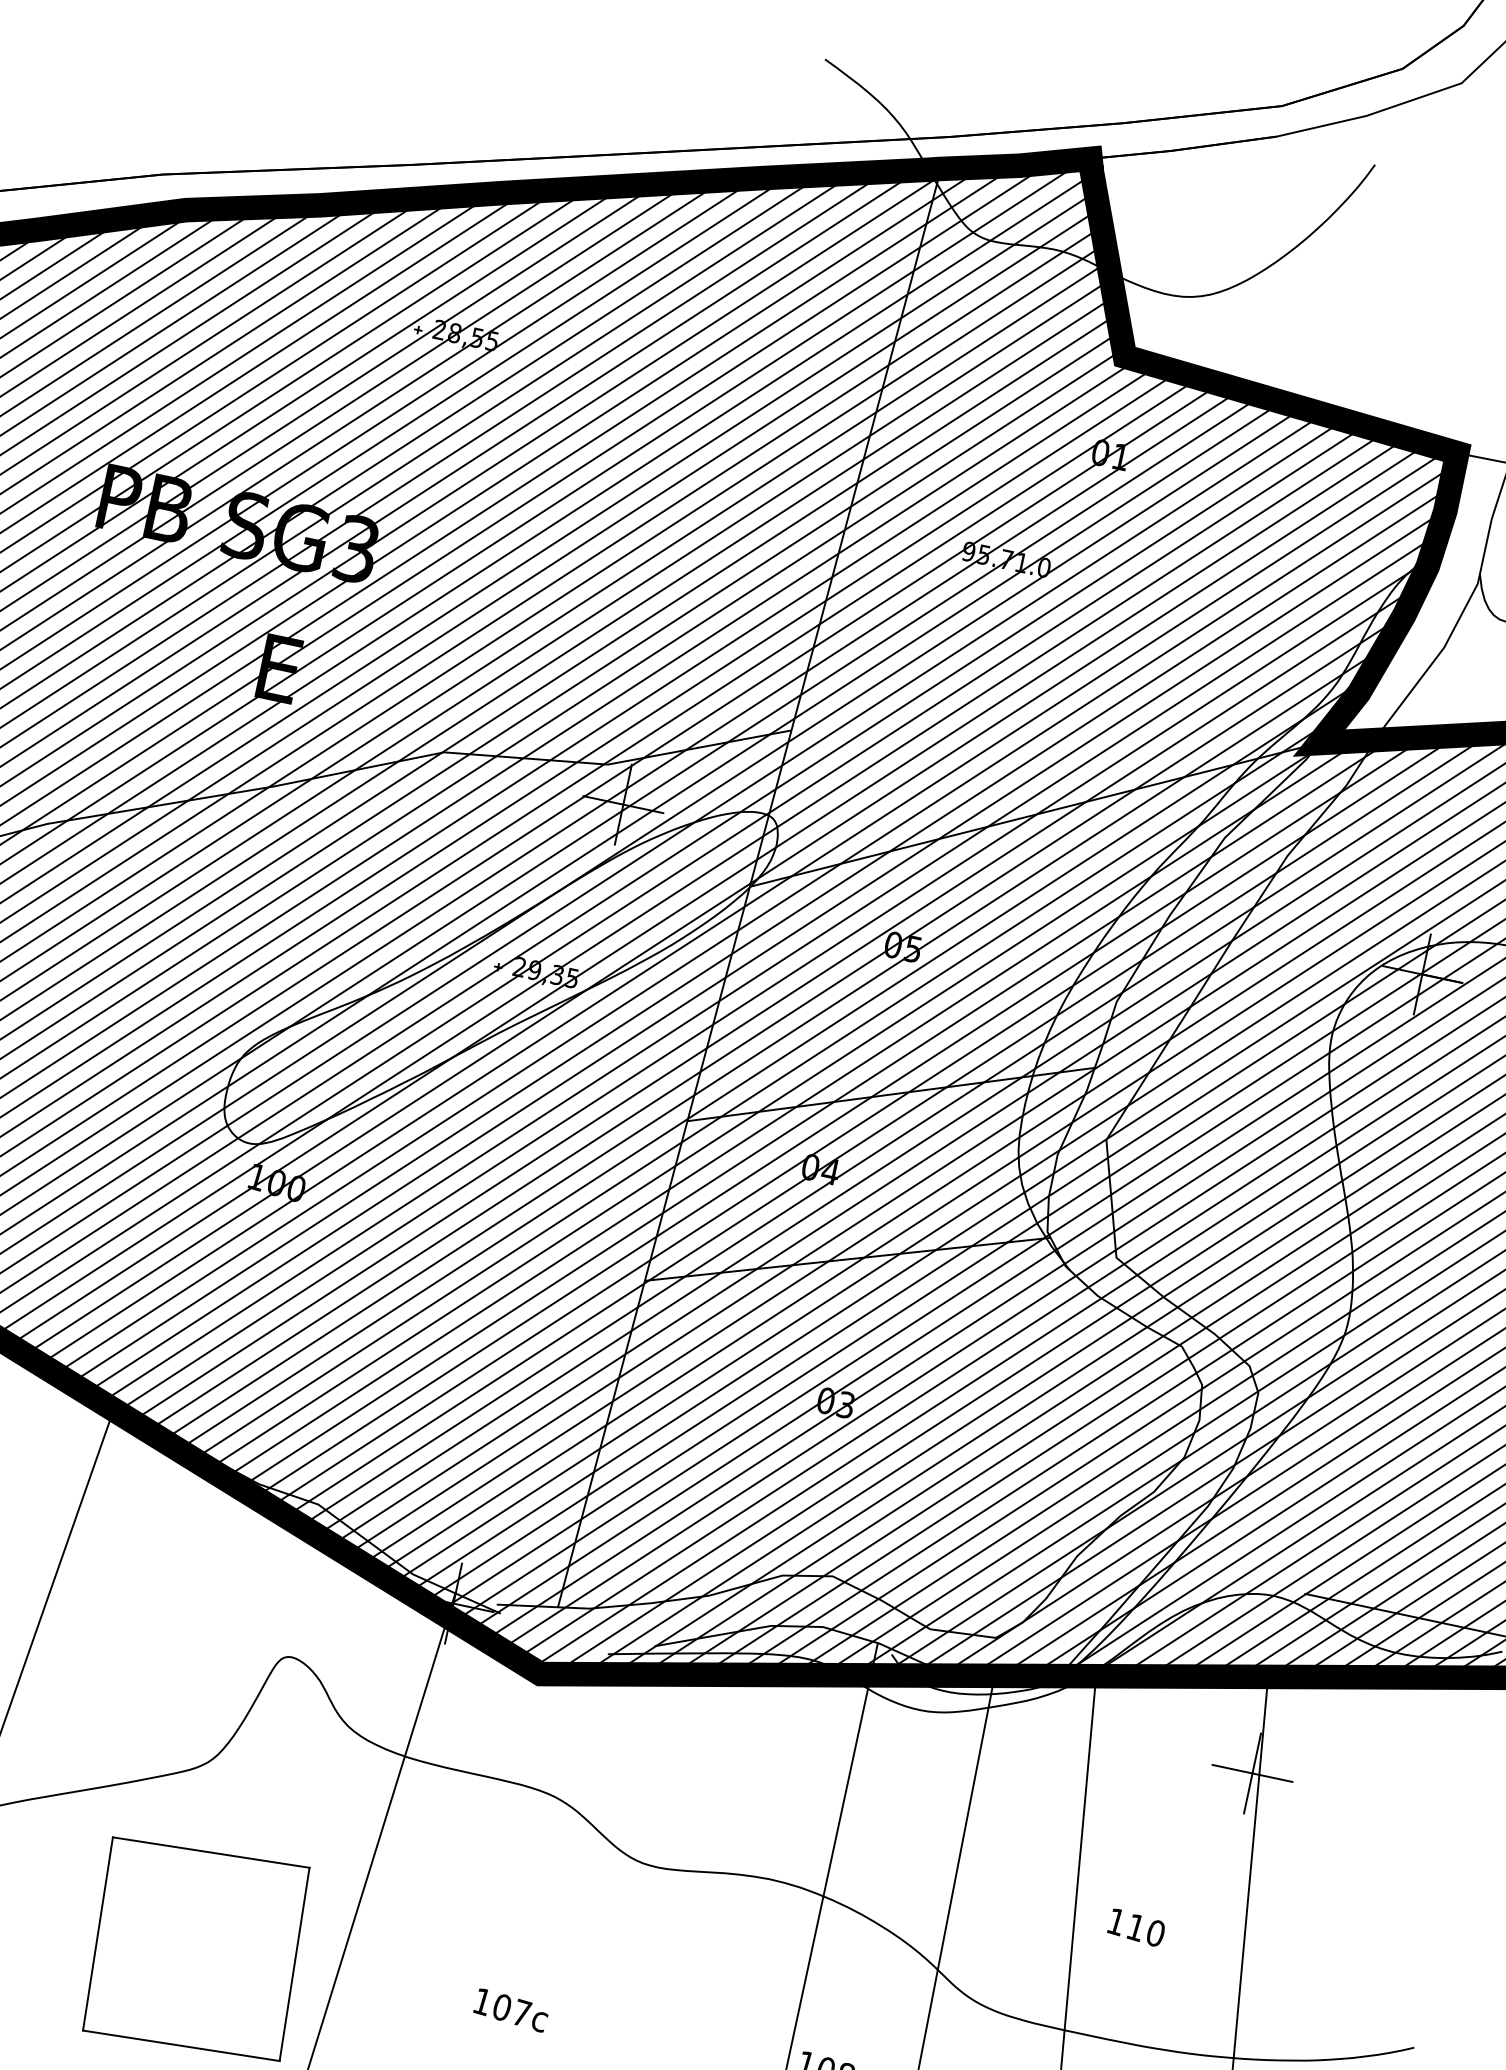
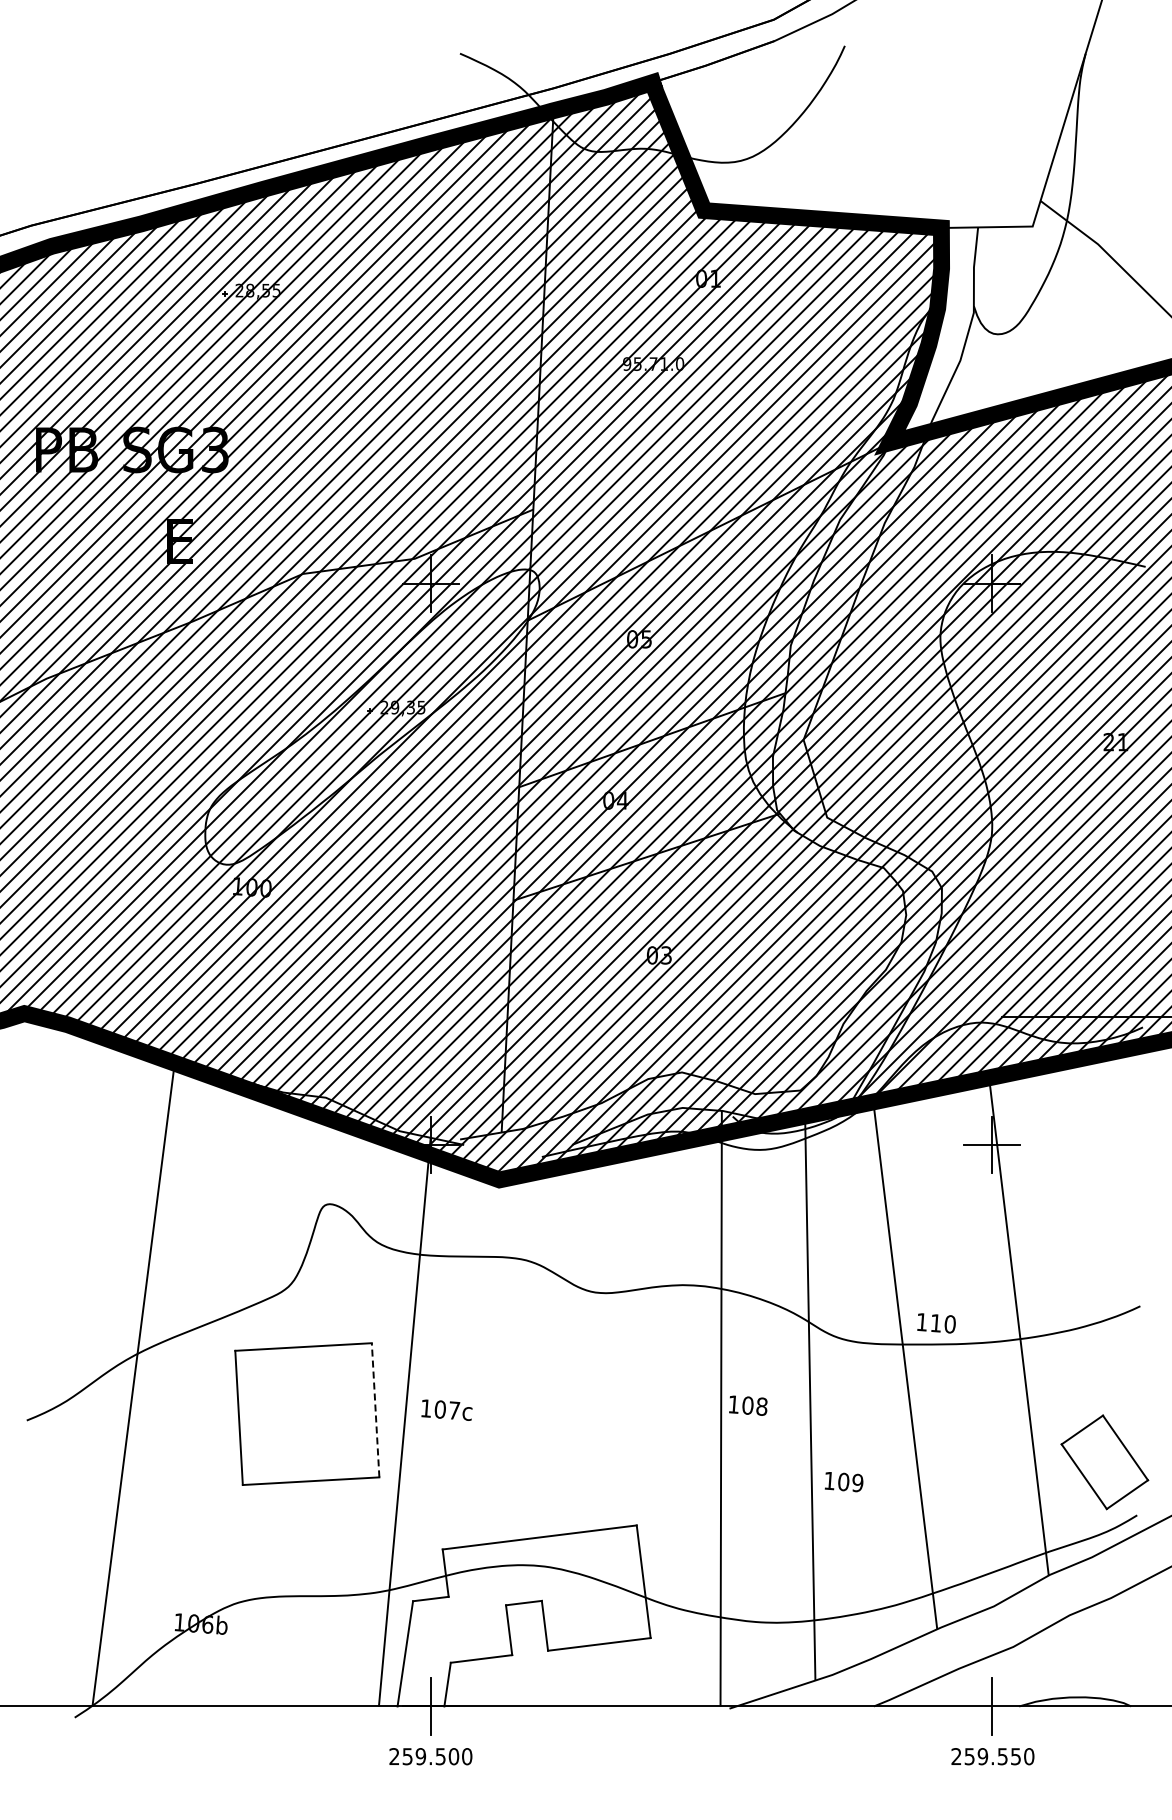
text: (1136, 1928) -> (936, 1323), moved
line: (294, 1963) -> (375, 1409), solid -> dashed
text: (510, 2009) -> (446, 1409), moved

